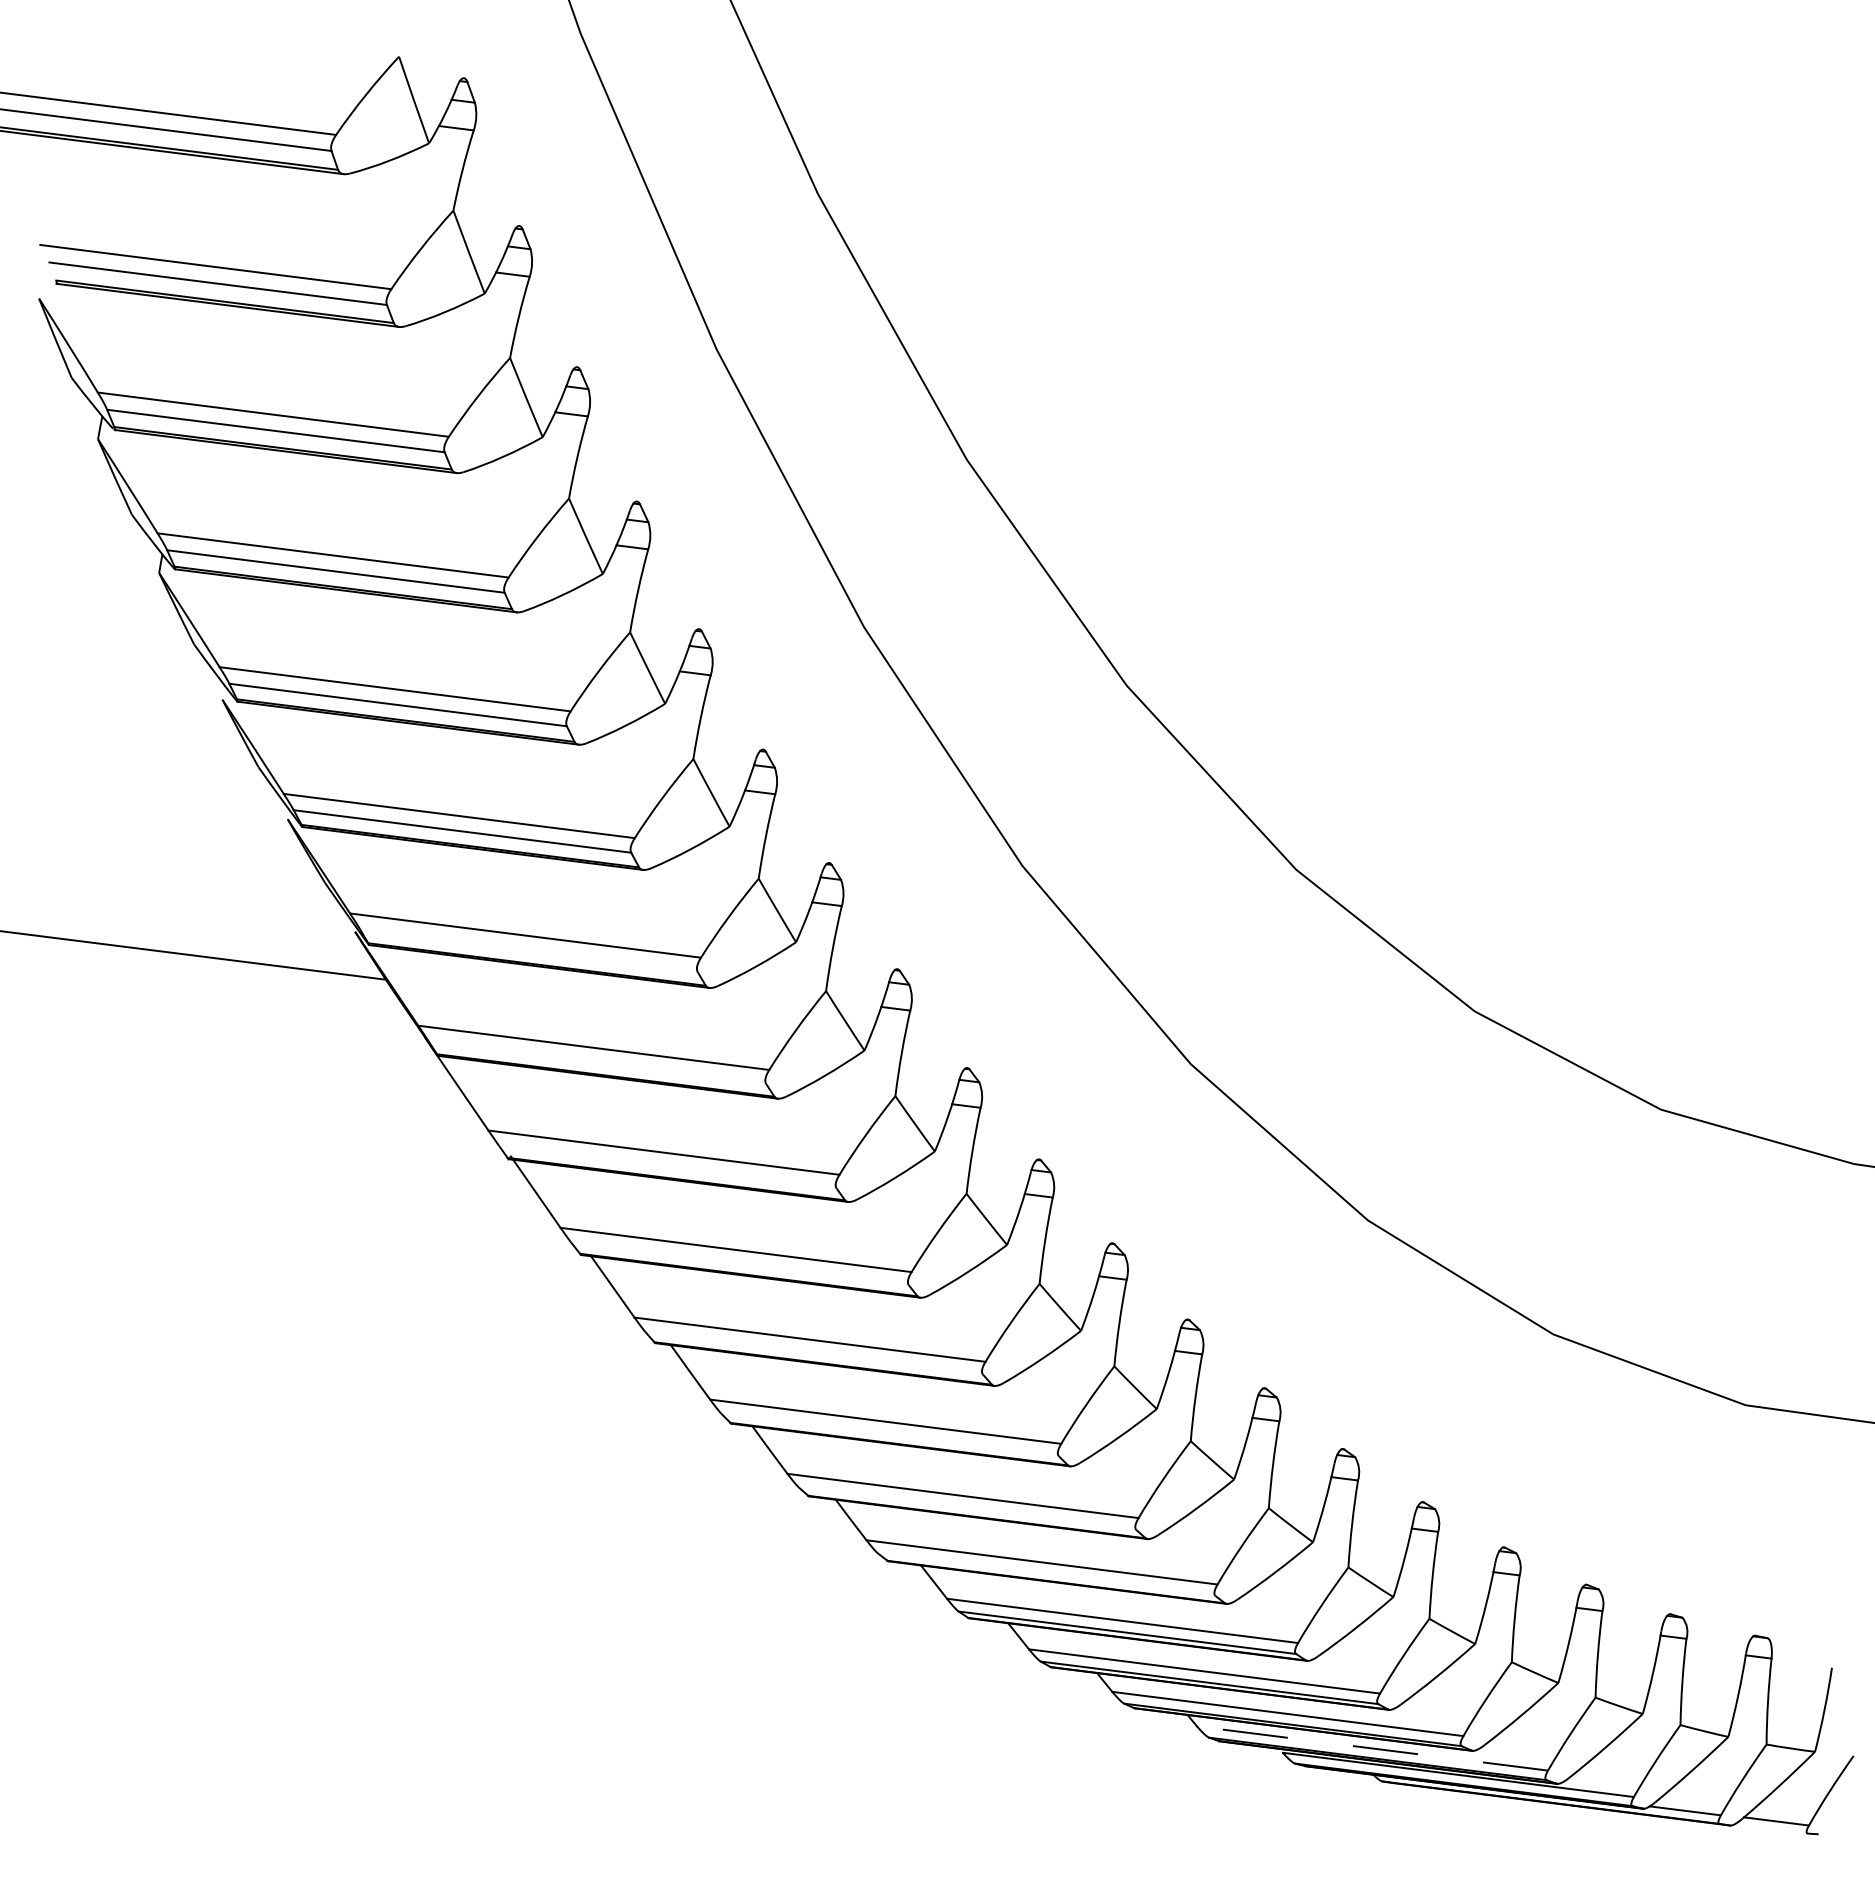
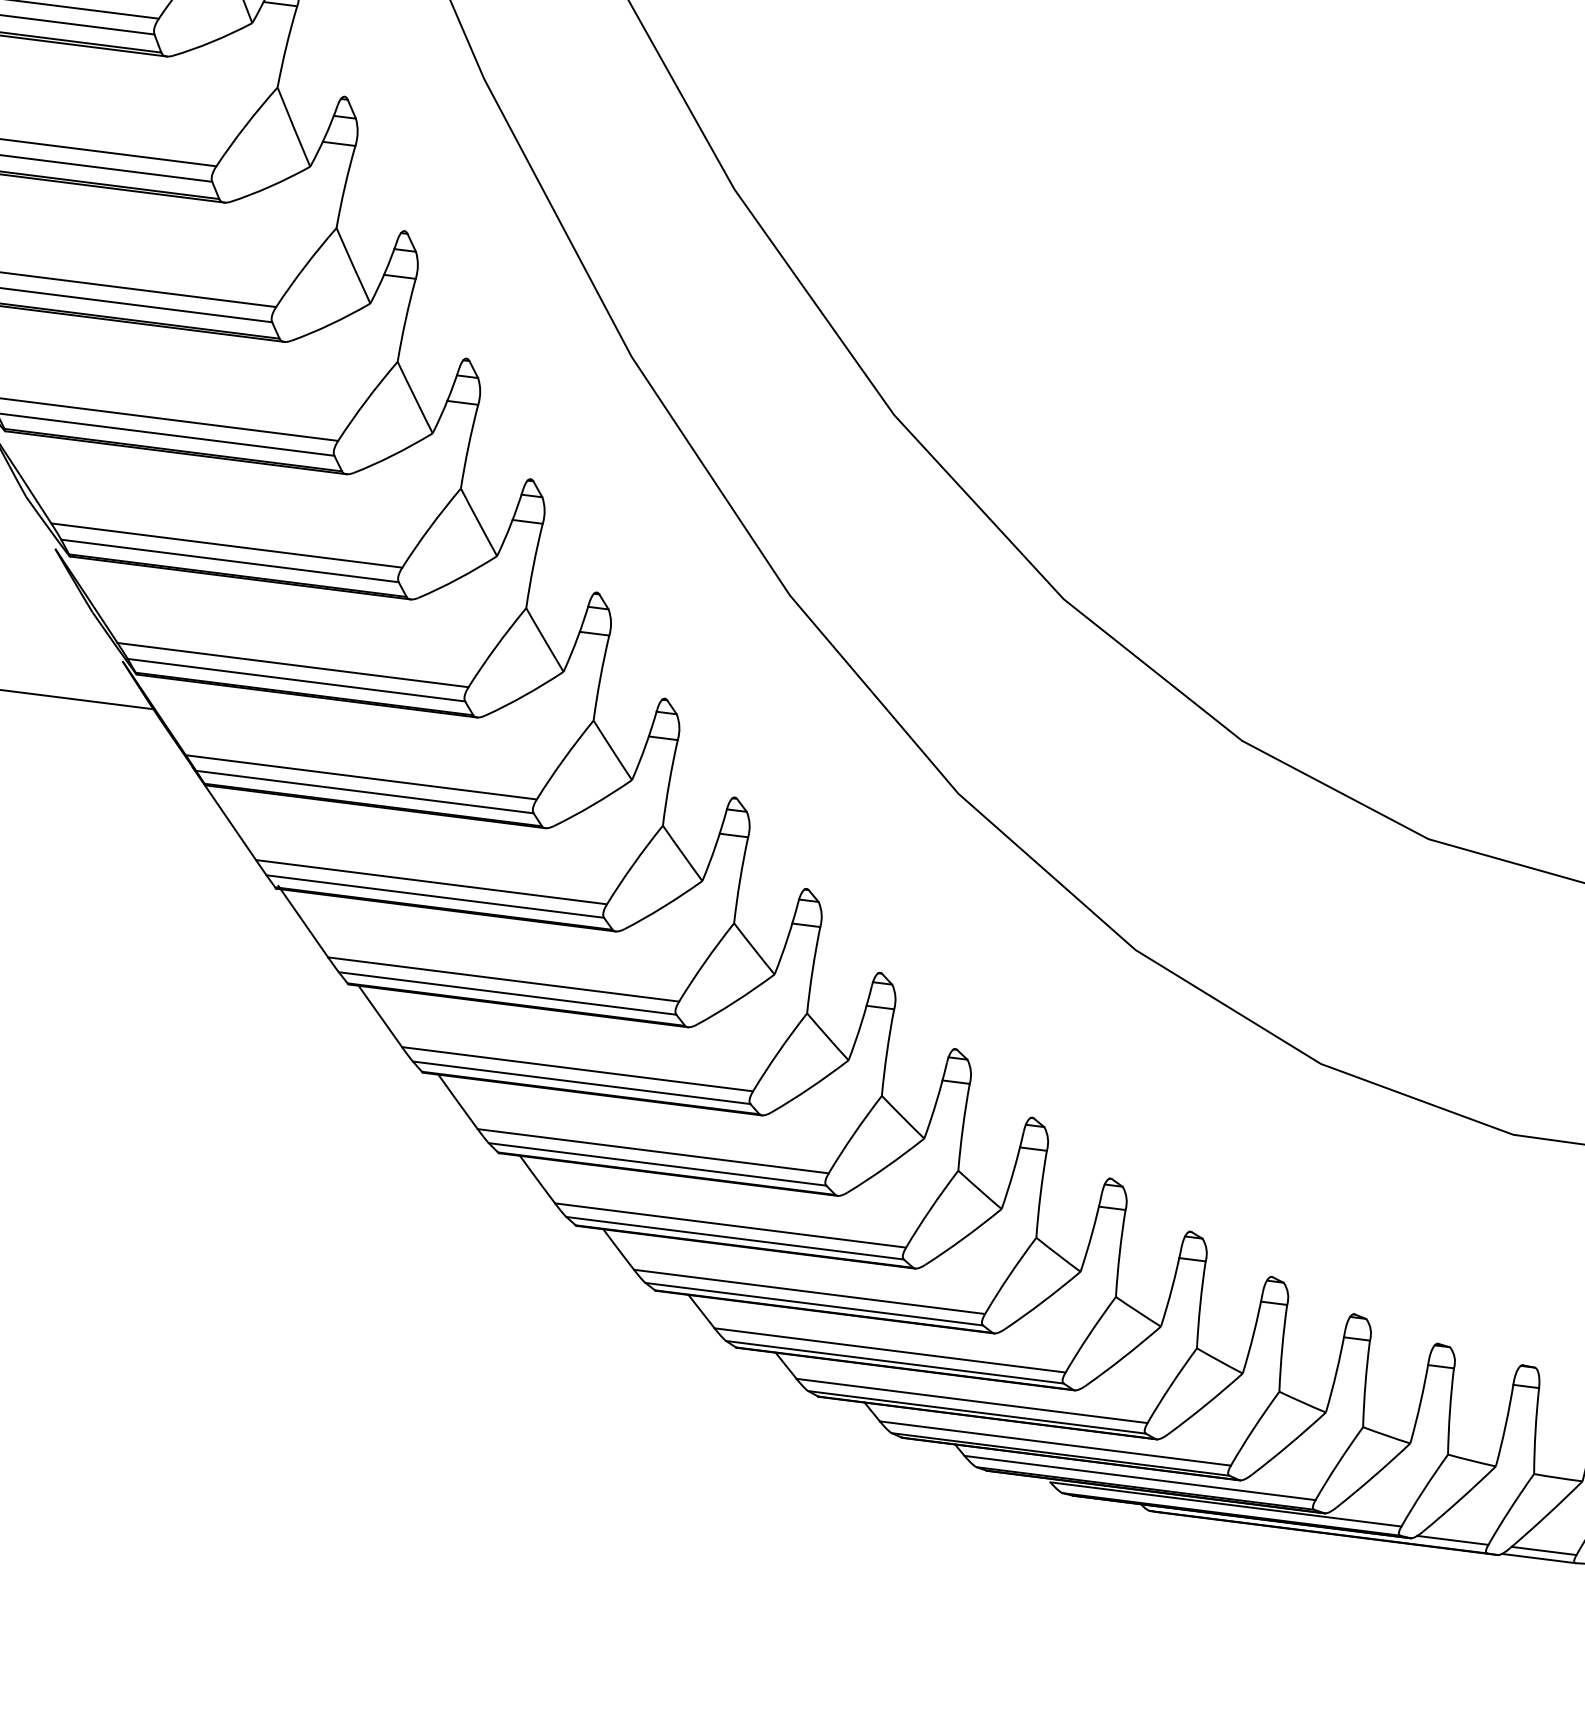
line: (528, 950) -> (296, 680), added
line: (597, 1062) -> (365, 792), added
line: (667, 1166) -> (435, 896), added
line: (739, 1263) -> (507, 993), added
line: (813, 1353) -> (581, 1083), added
line: (889, 1434) -> (657, 1164), added
line: (967, 1508) -> (735, 1238), added
line: (1046, 1574) -> (814, 1304), added
line: (1372, 1748) -> (1140, 1478), dashed -> solid
line: (1770, 1828) -> (1538, 1558), added

